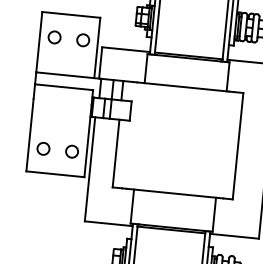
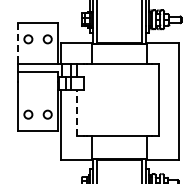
line: (39, 43) -> (18, 44), solid -> dashed
line: (116, 152) -> (77, 112), solid -> dashed

